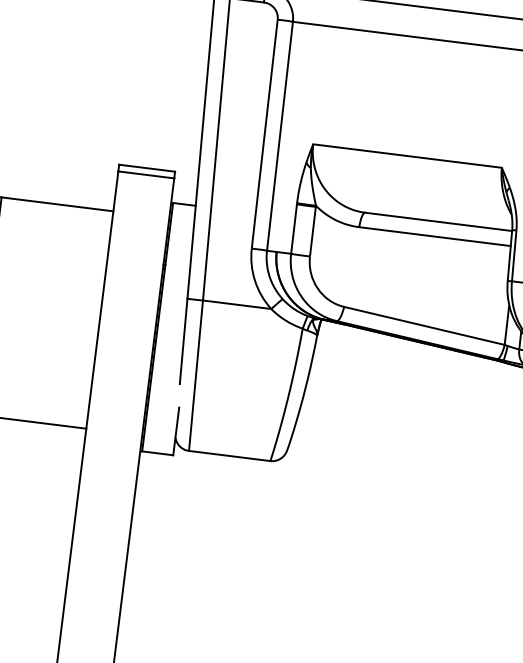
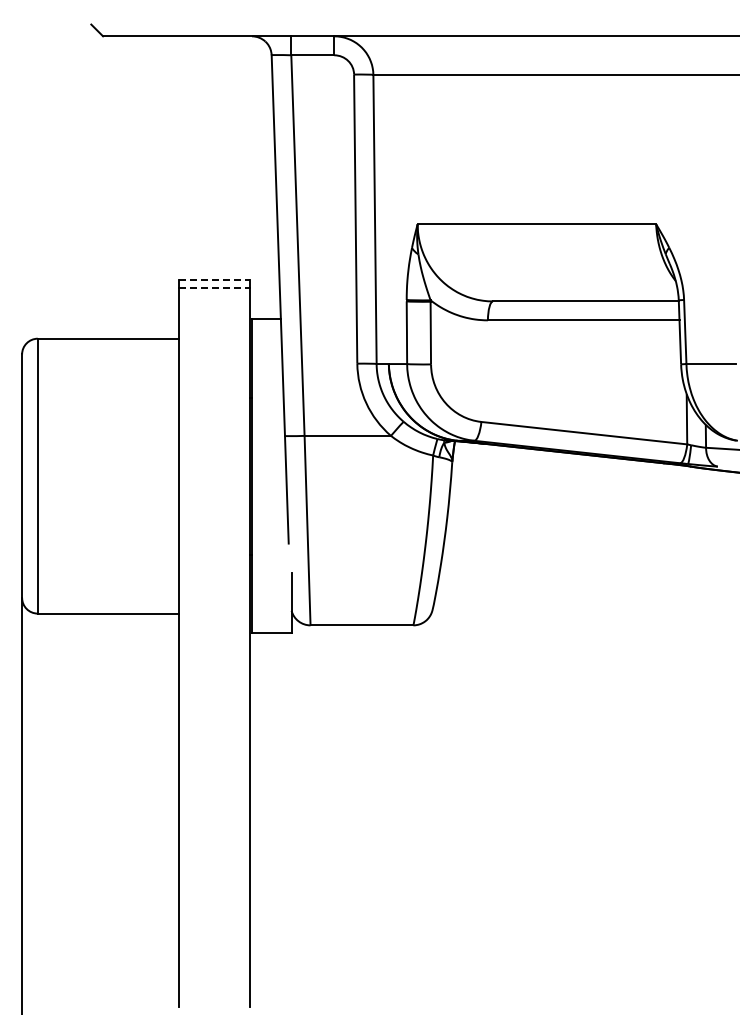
line: (147, 168) -> (215, 279), solid -> dashed
line: (147, 175) -> (215, 288), solid -> dashed

